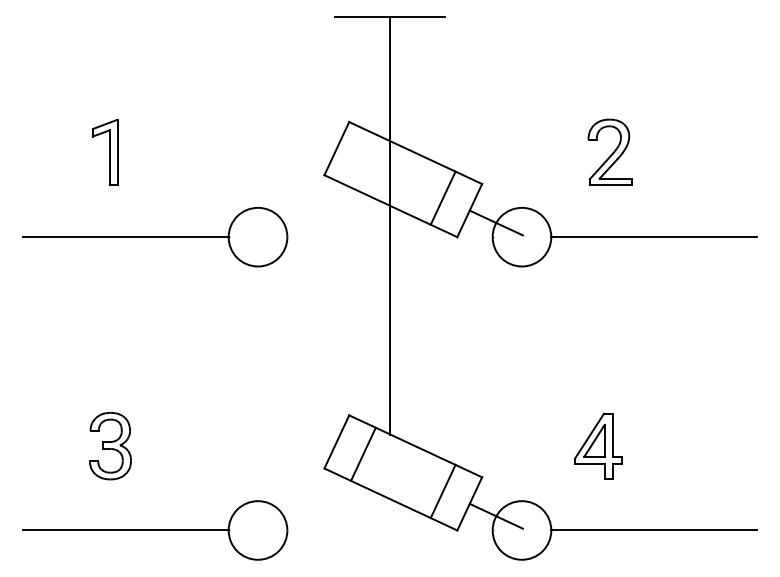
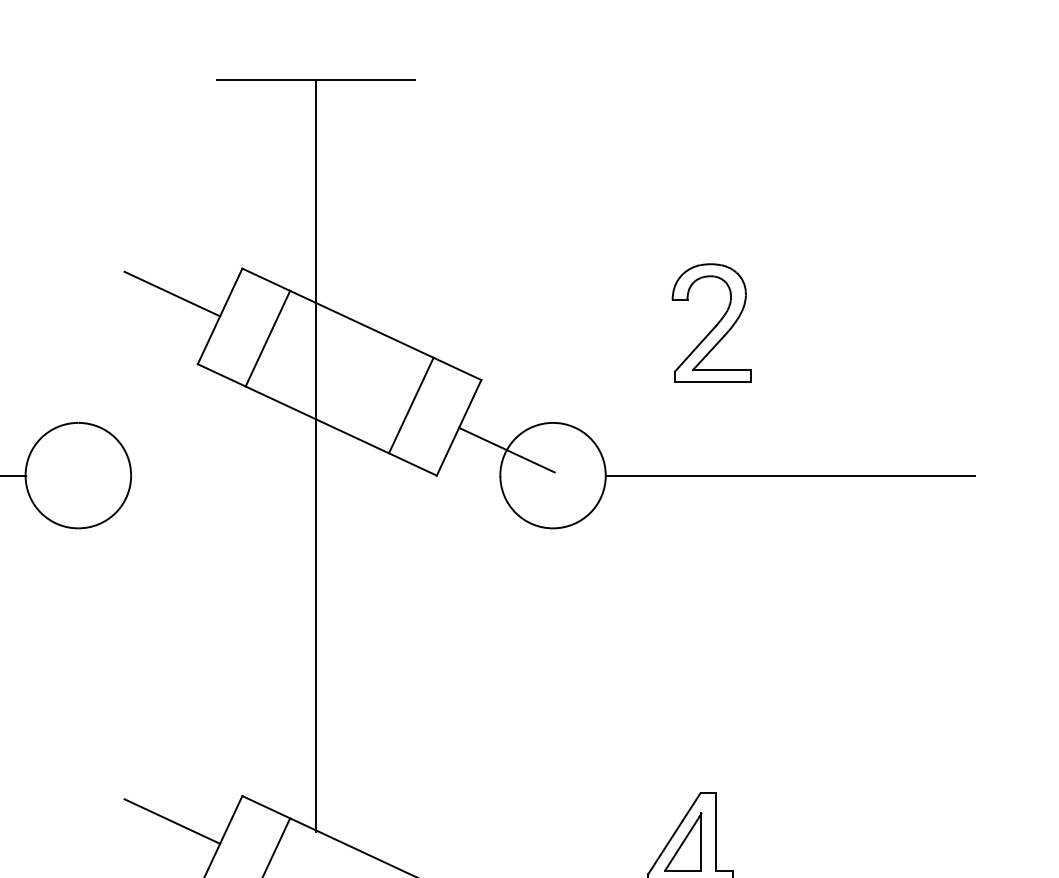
line: (309, 135) -> (170, 292), added
line: (363, 160) -> (268, 337), added
line: (309, 429) -> (170, 821), added

